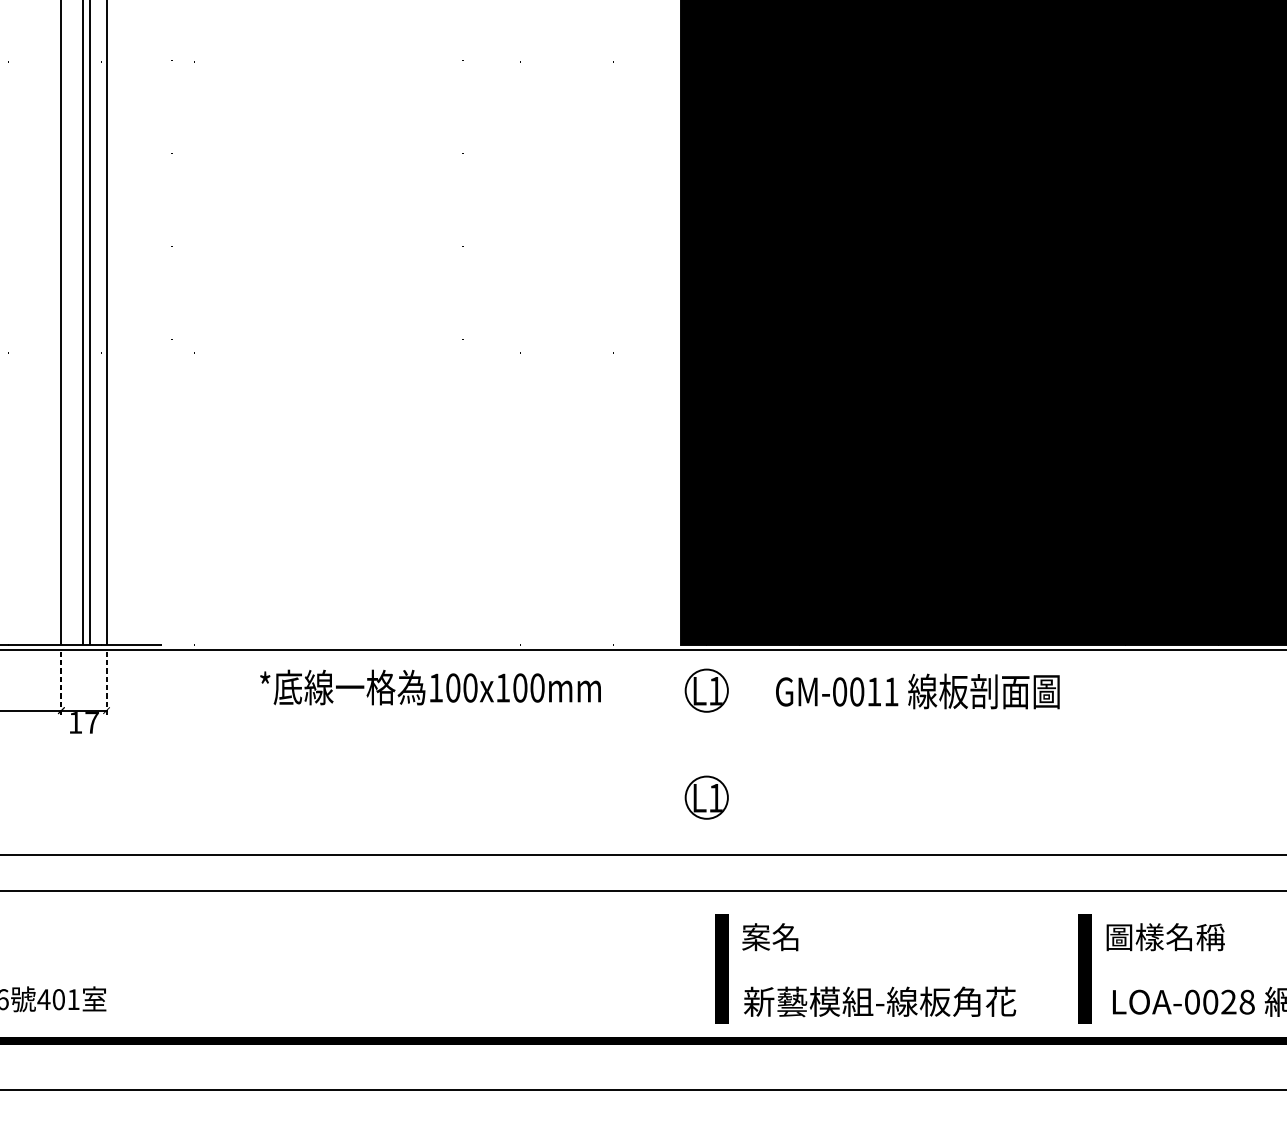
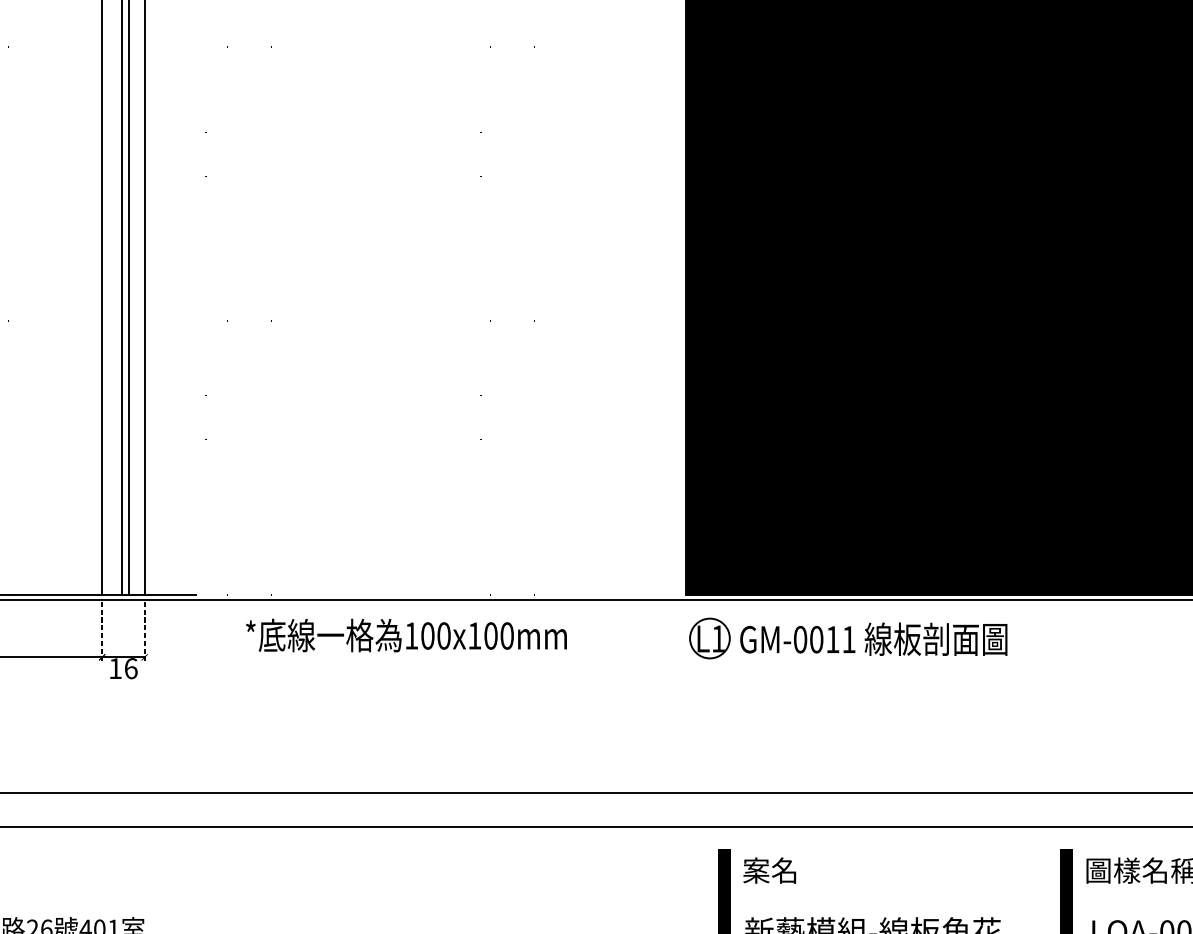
text: (430, 687) -> (406, 635), moved
text: (917, 691) -> (873, 639), moved
text: (92, 722) -> (131, 668), 17 -> 16
part: (706, 797) -> (709, 739), removed

